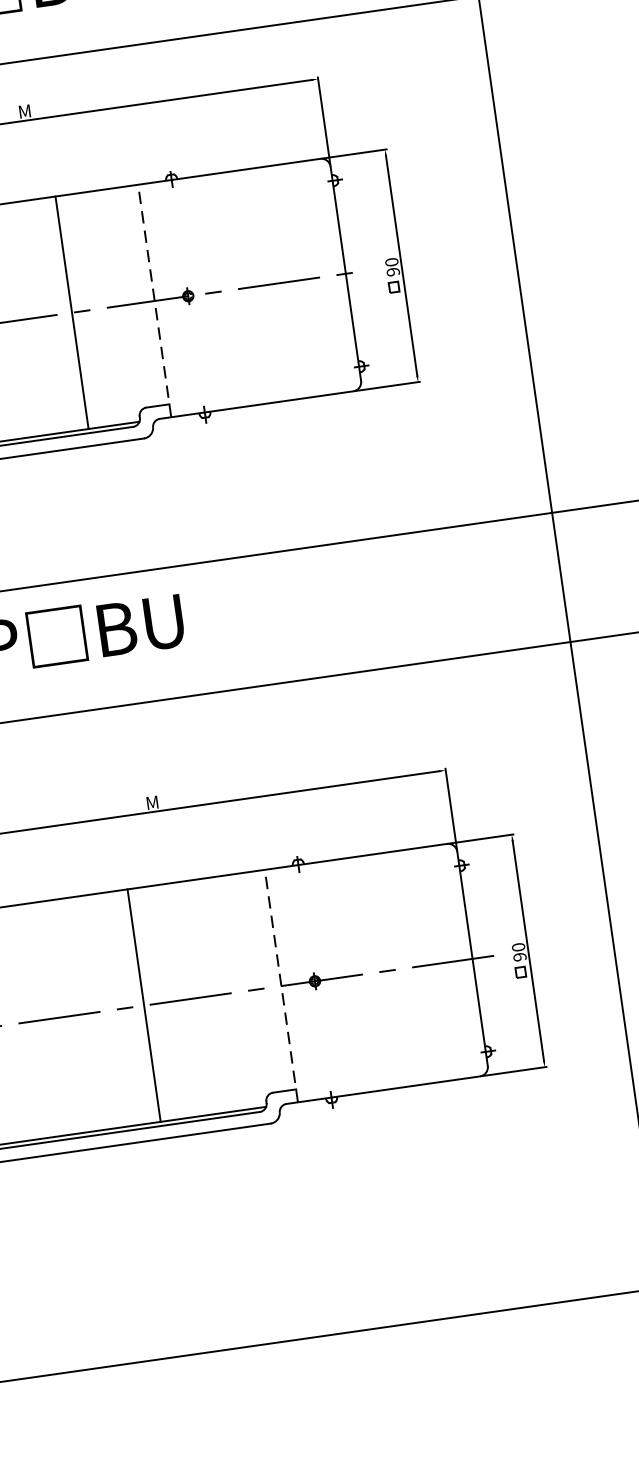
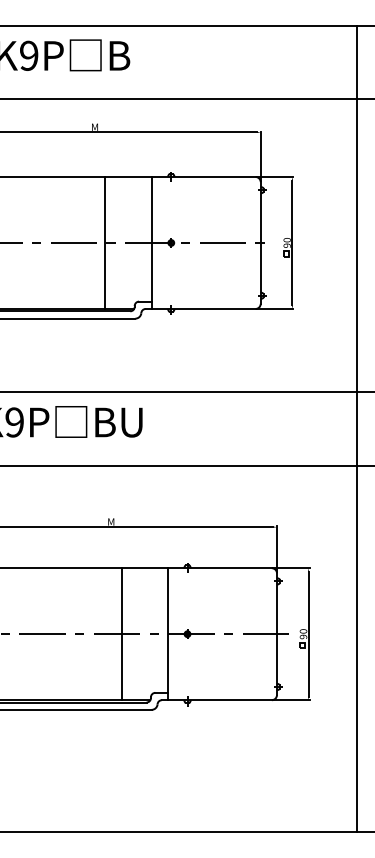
line: (155, 300) -> (152, 242), dashed -> solid
line: (281, 986) -> (168, 634), dashed -> solid
line: (144, 1006) -> (121, 634), moved

